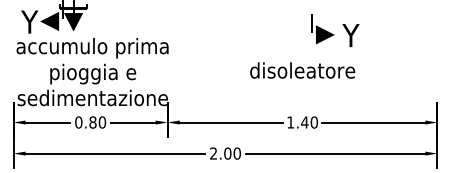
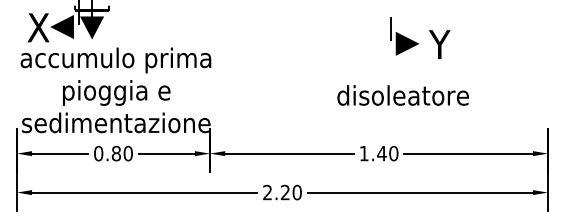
text: (29, 21) -> (37, 27), Y -> X
text: (302, 70) -> (402, 95), moved
text: (227, 153) -> (285, 192), 2.00 -> 2.20

